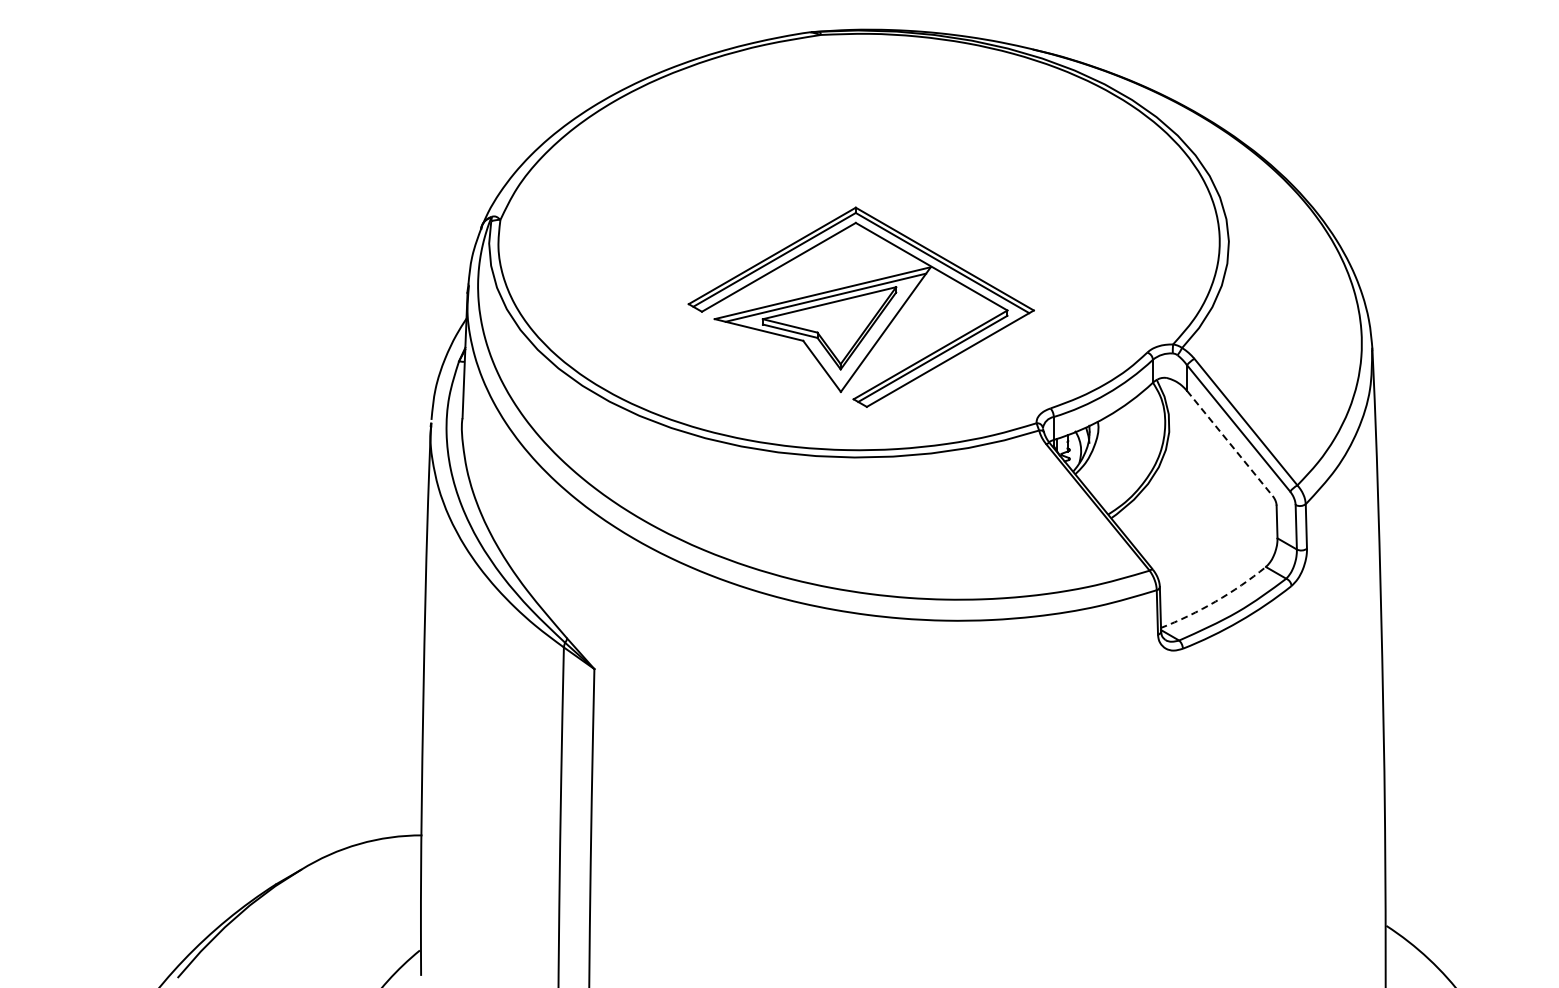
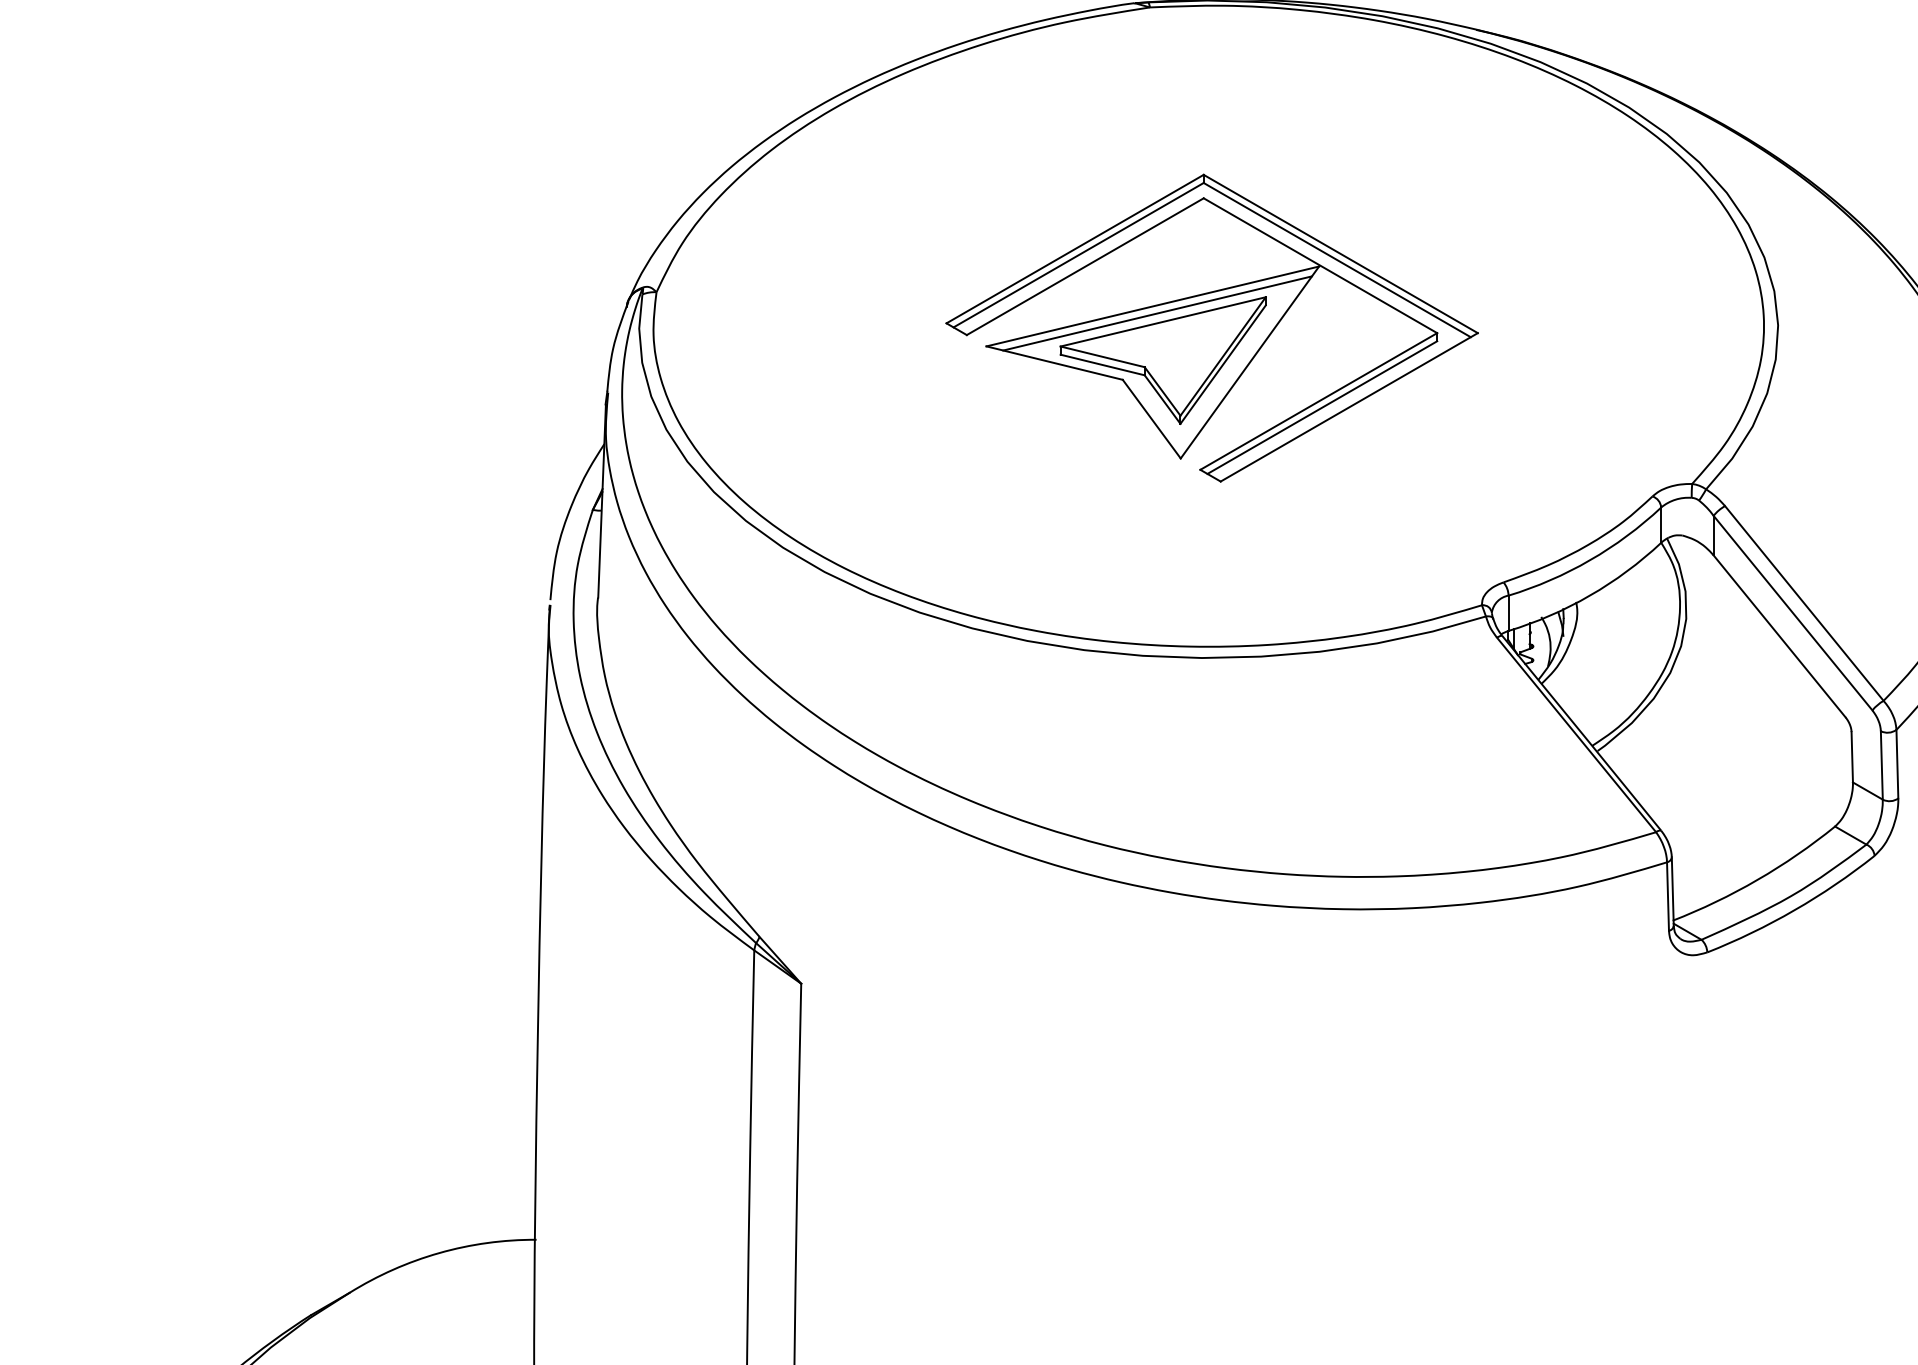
part: (860, 306) -> (1210, 326), moved
line: (1229, 443) -> (1779, 636), dashed -> solid
arc: (1215, 601) -> (1757, 879), dashed -> solid

